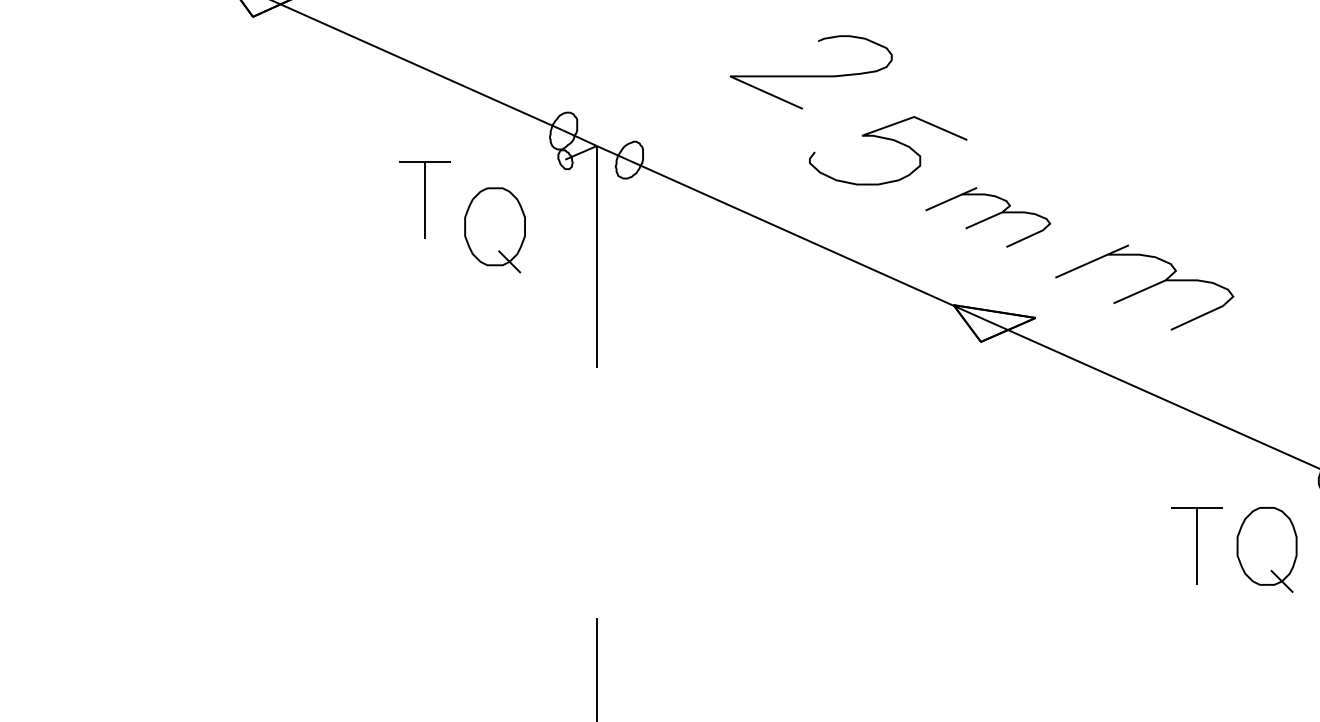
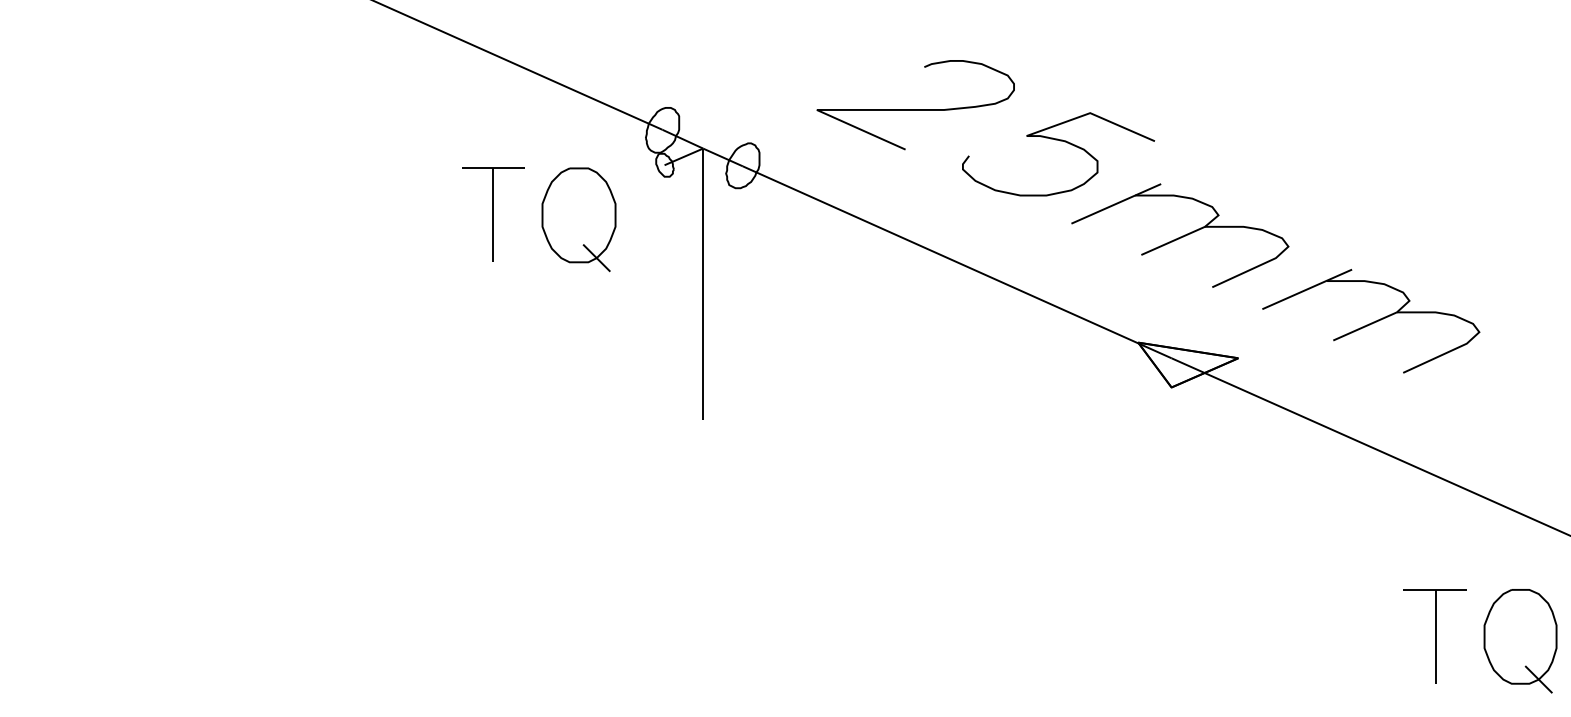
curve: (811, 75) -> (916, 108), moved
part: (987, 217) -> (1179, 235), size x1.43
part: (494, 230) -> (578, 219), moved

